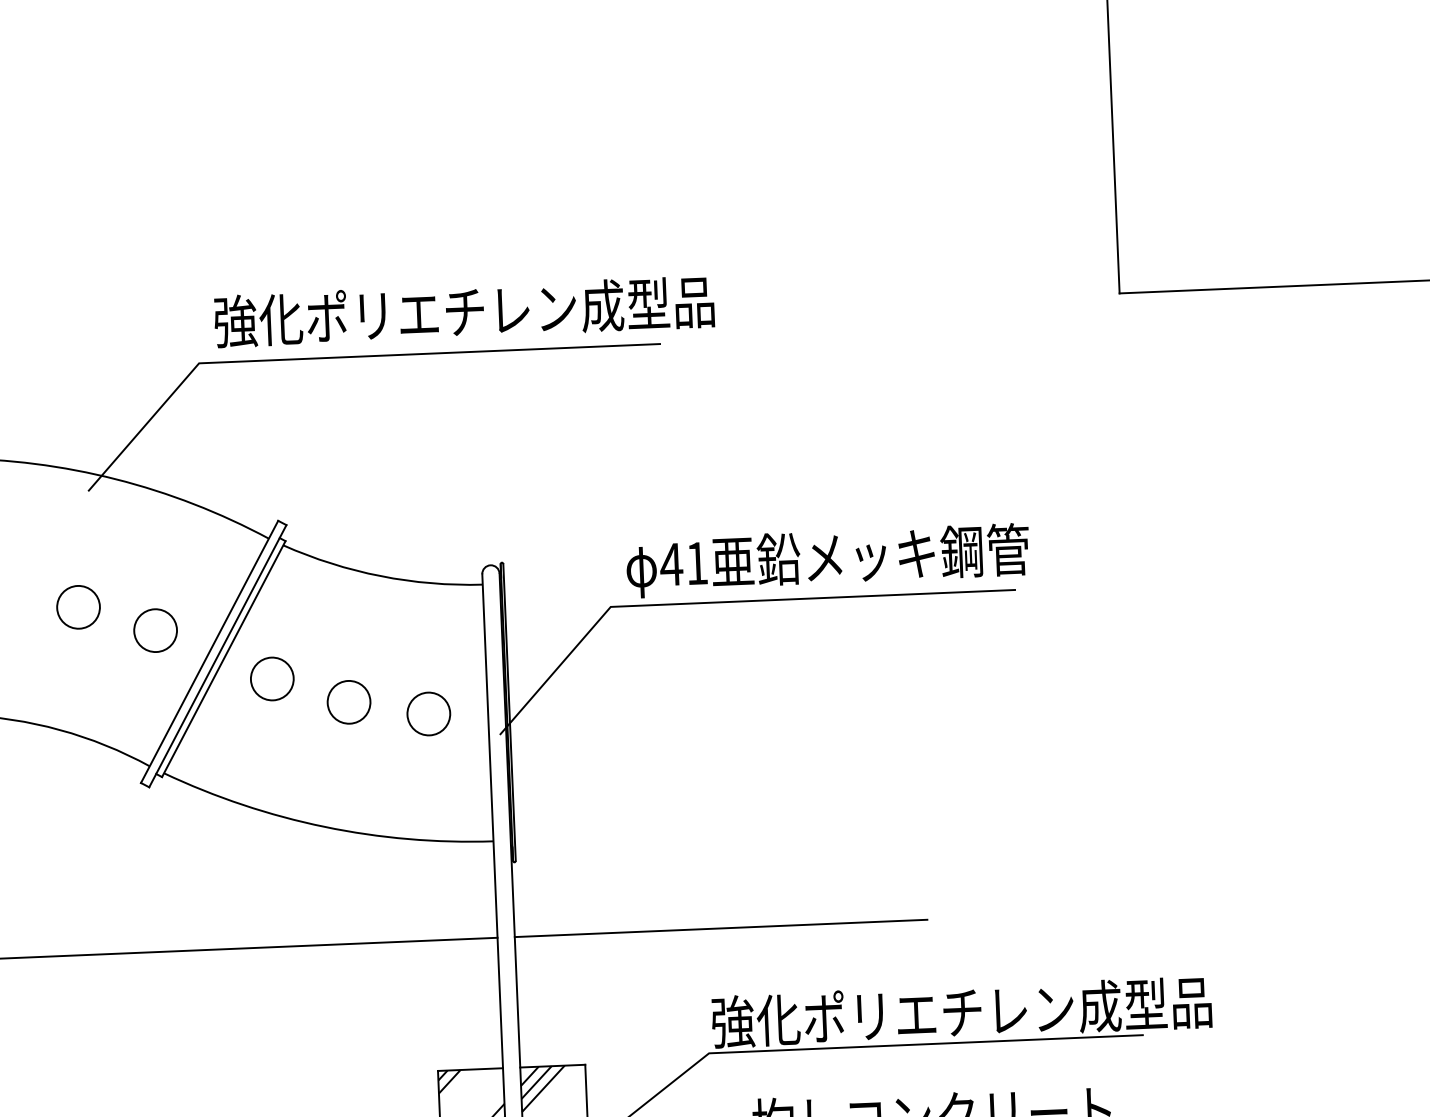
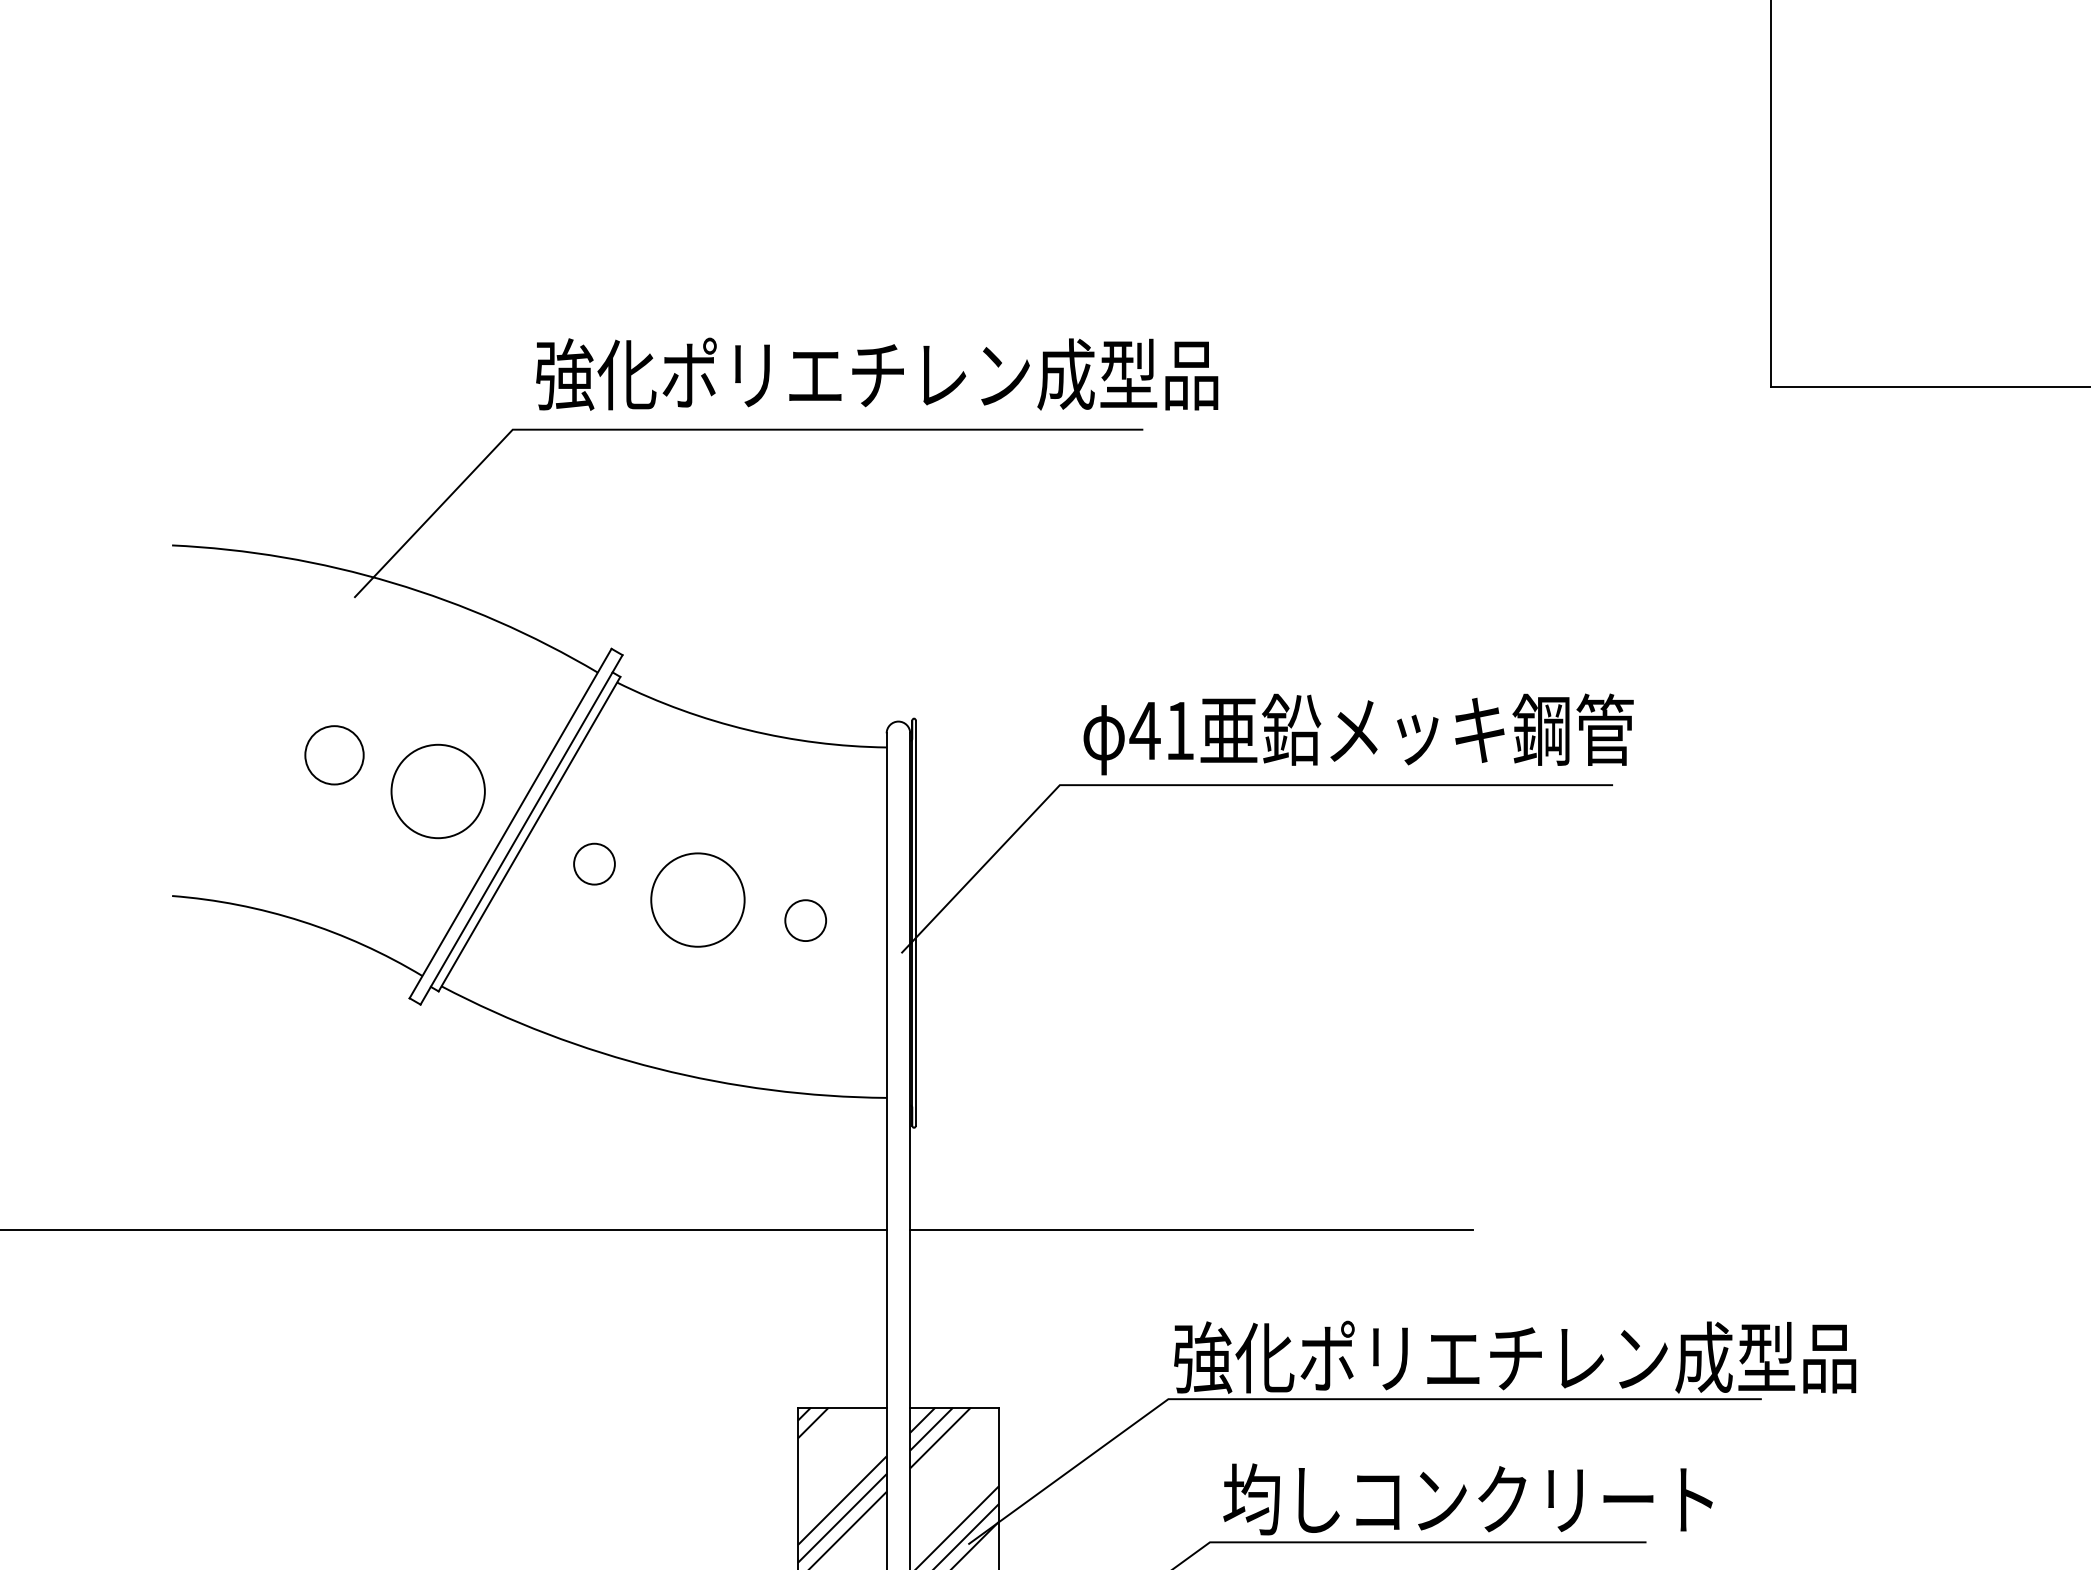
circle: (155, 630) -> (438, 791), size x1.6
circle: (272, 679) -> (594, 864), size x0.7
circle: (348, 702) -> (697, 900), size x1.6
circle: (428, 713) -> (805, 920), size x0.7

